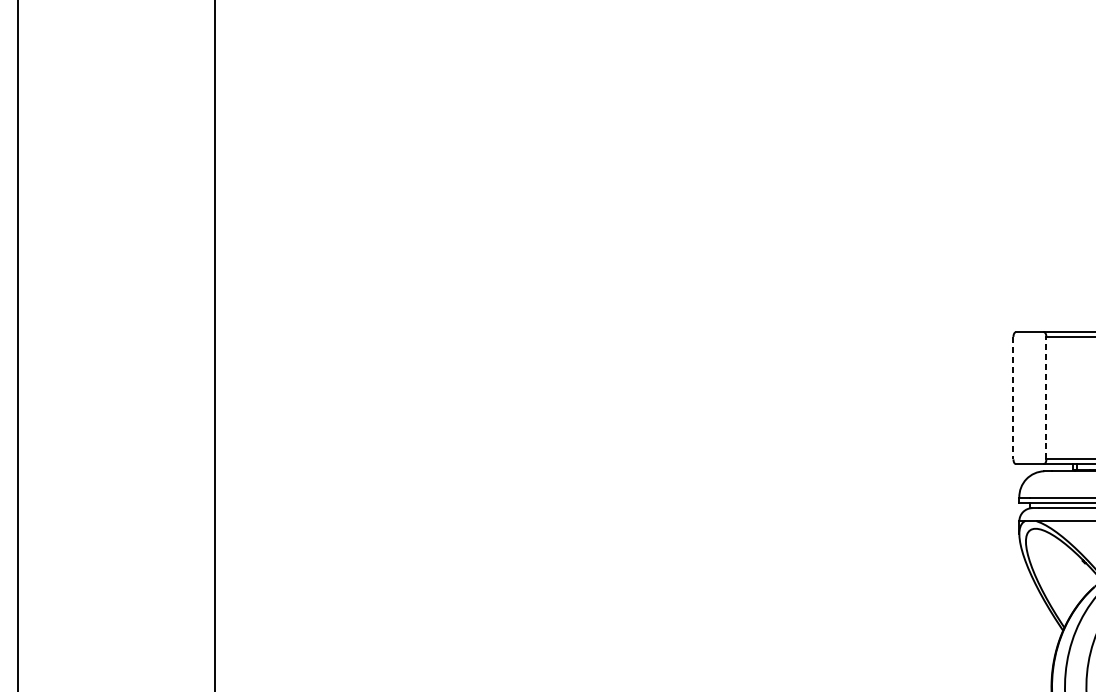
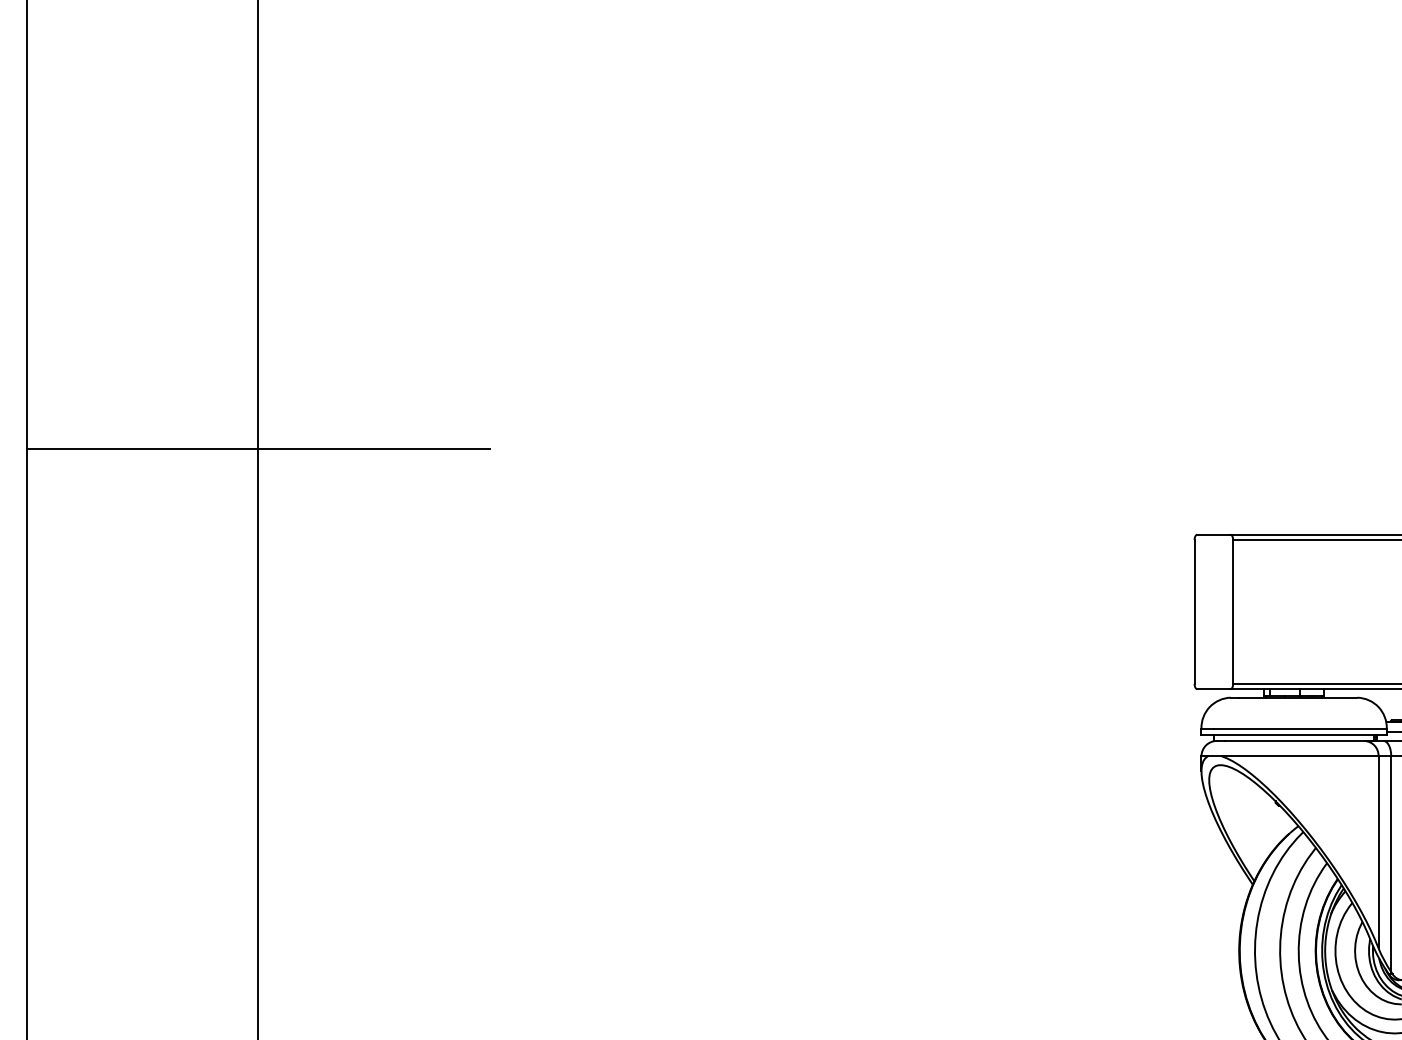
line: (214, 259) -> (257, 449), added
line: (1013, 397) -> (1194, 611), dashed -> solid
line: (1046, 397) -> (1233, 611), dashed -> solid

